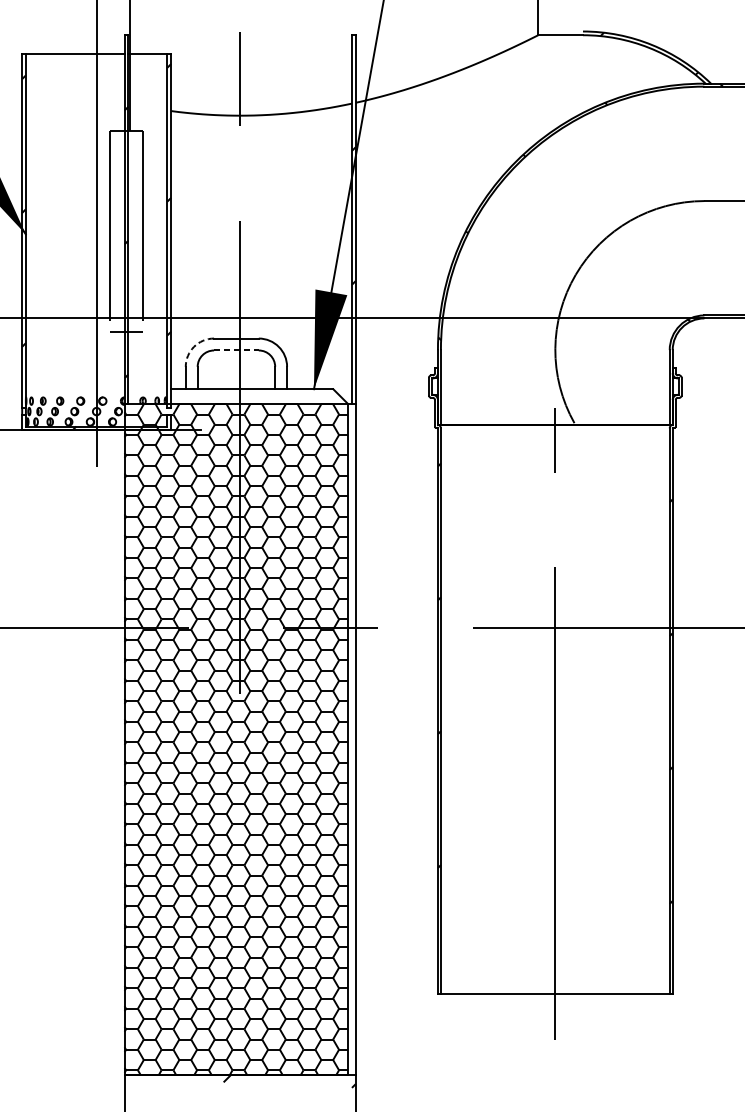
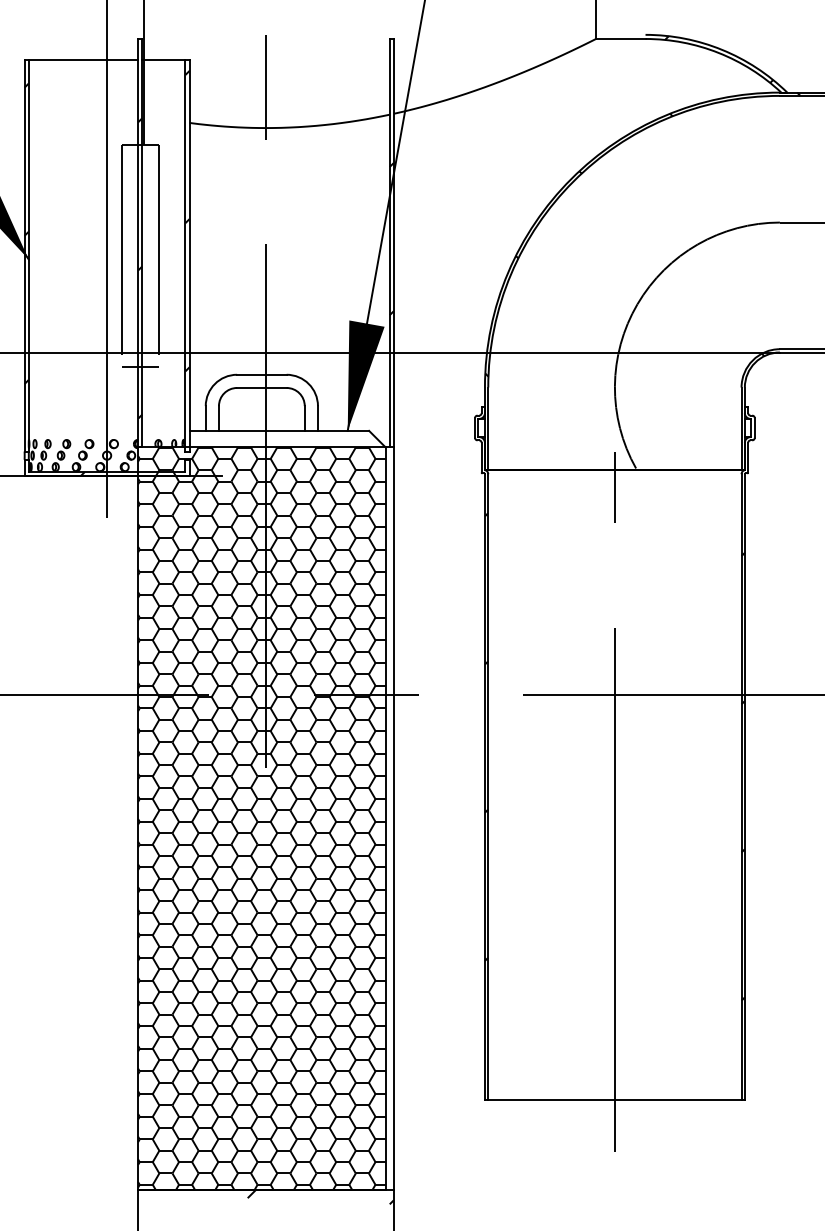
arc: (193, 346) -> (214, 383), dashed -> solid
line: (236, 350) -> (261, 387), dashed -> solid

